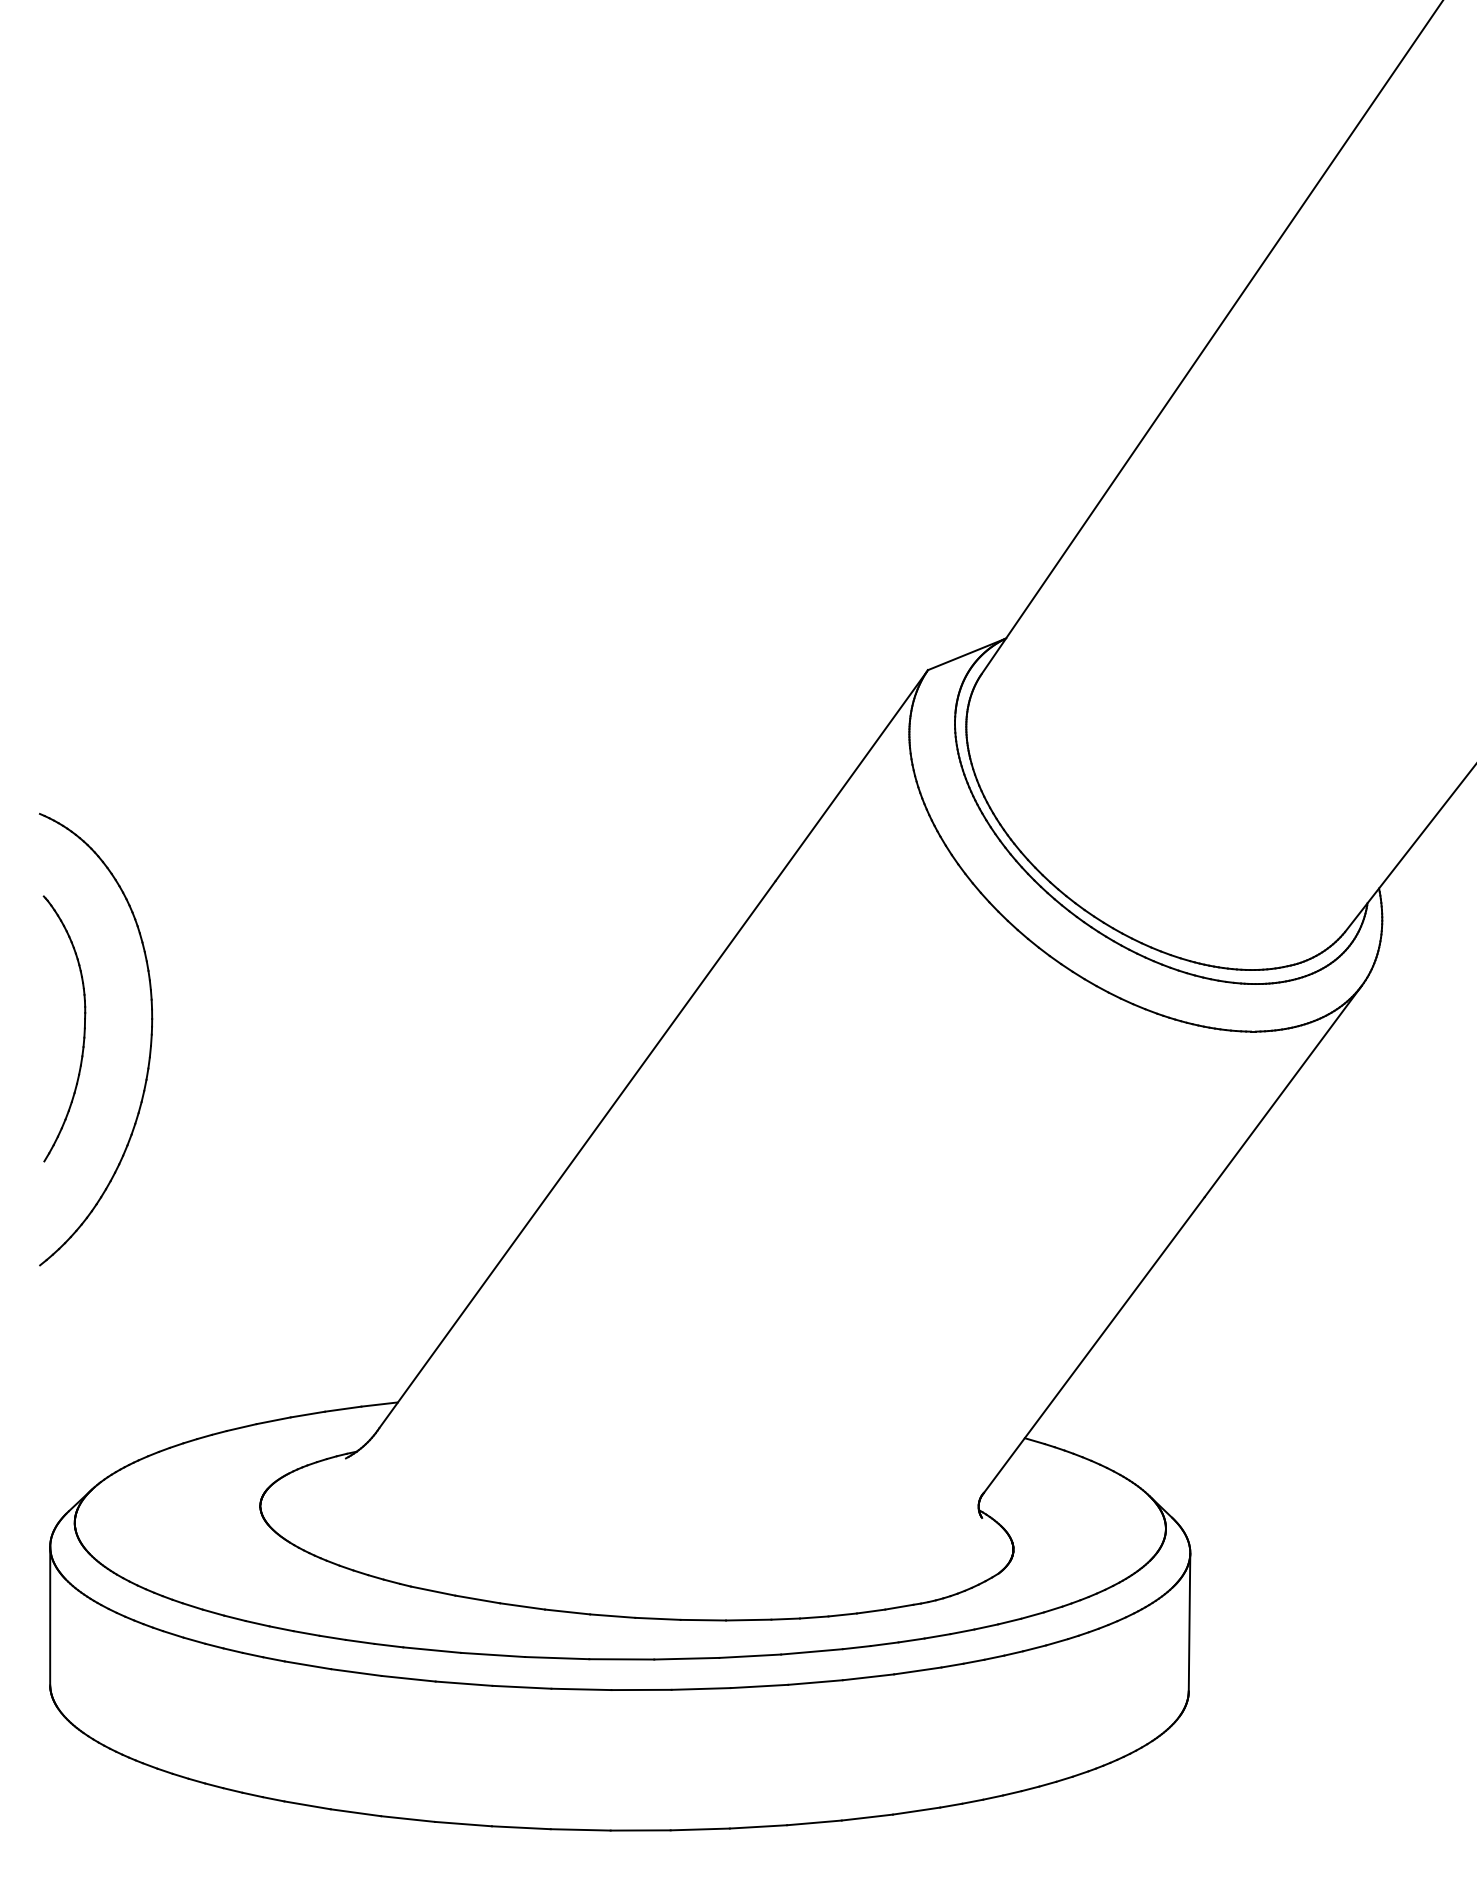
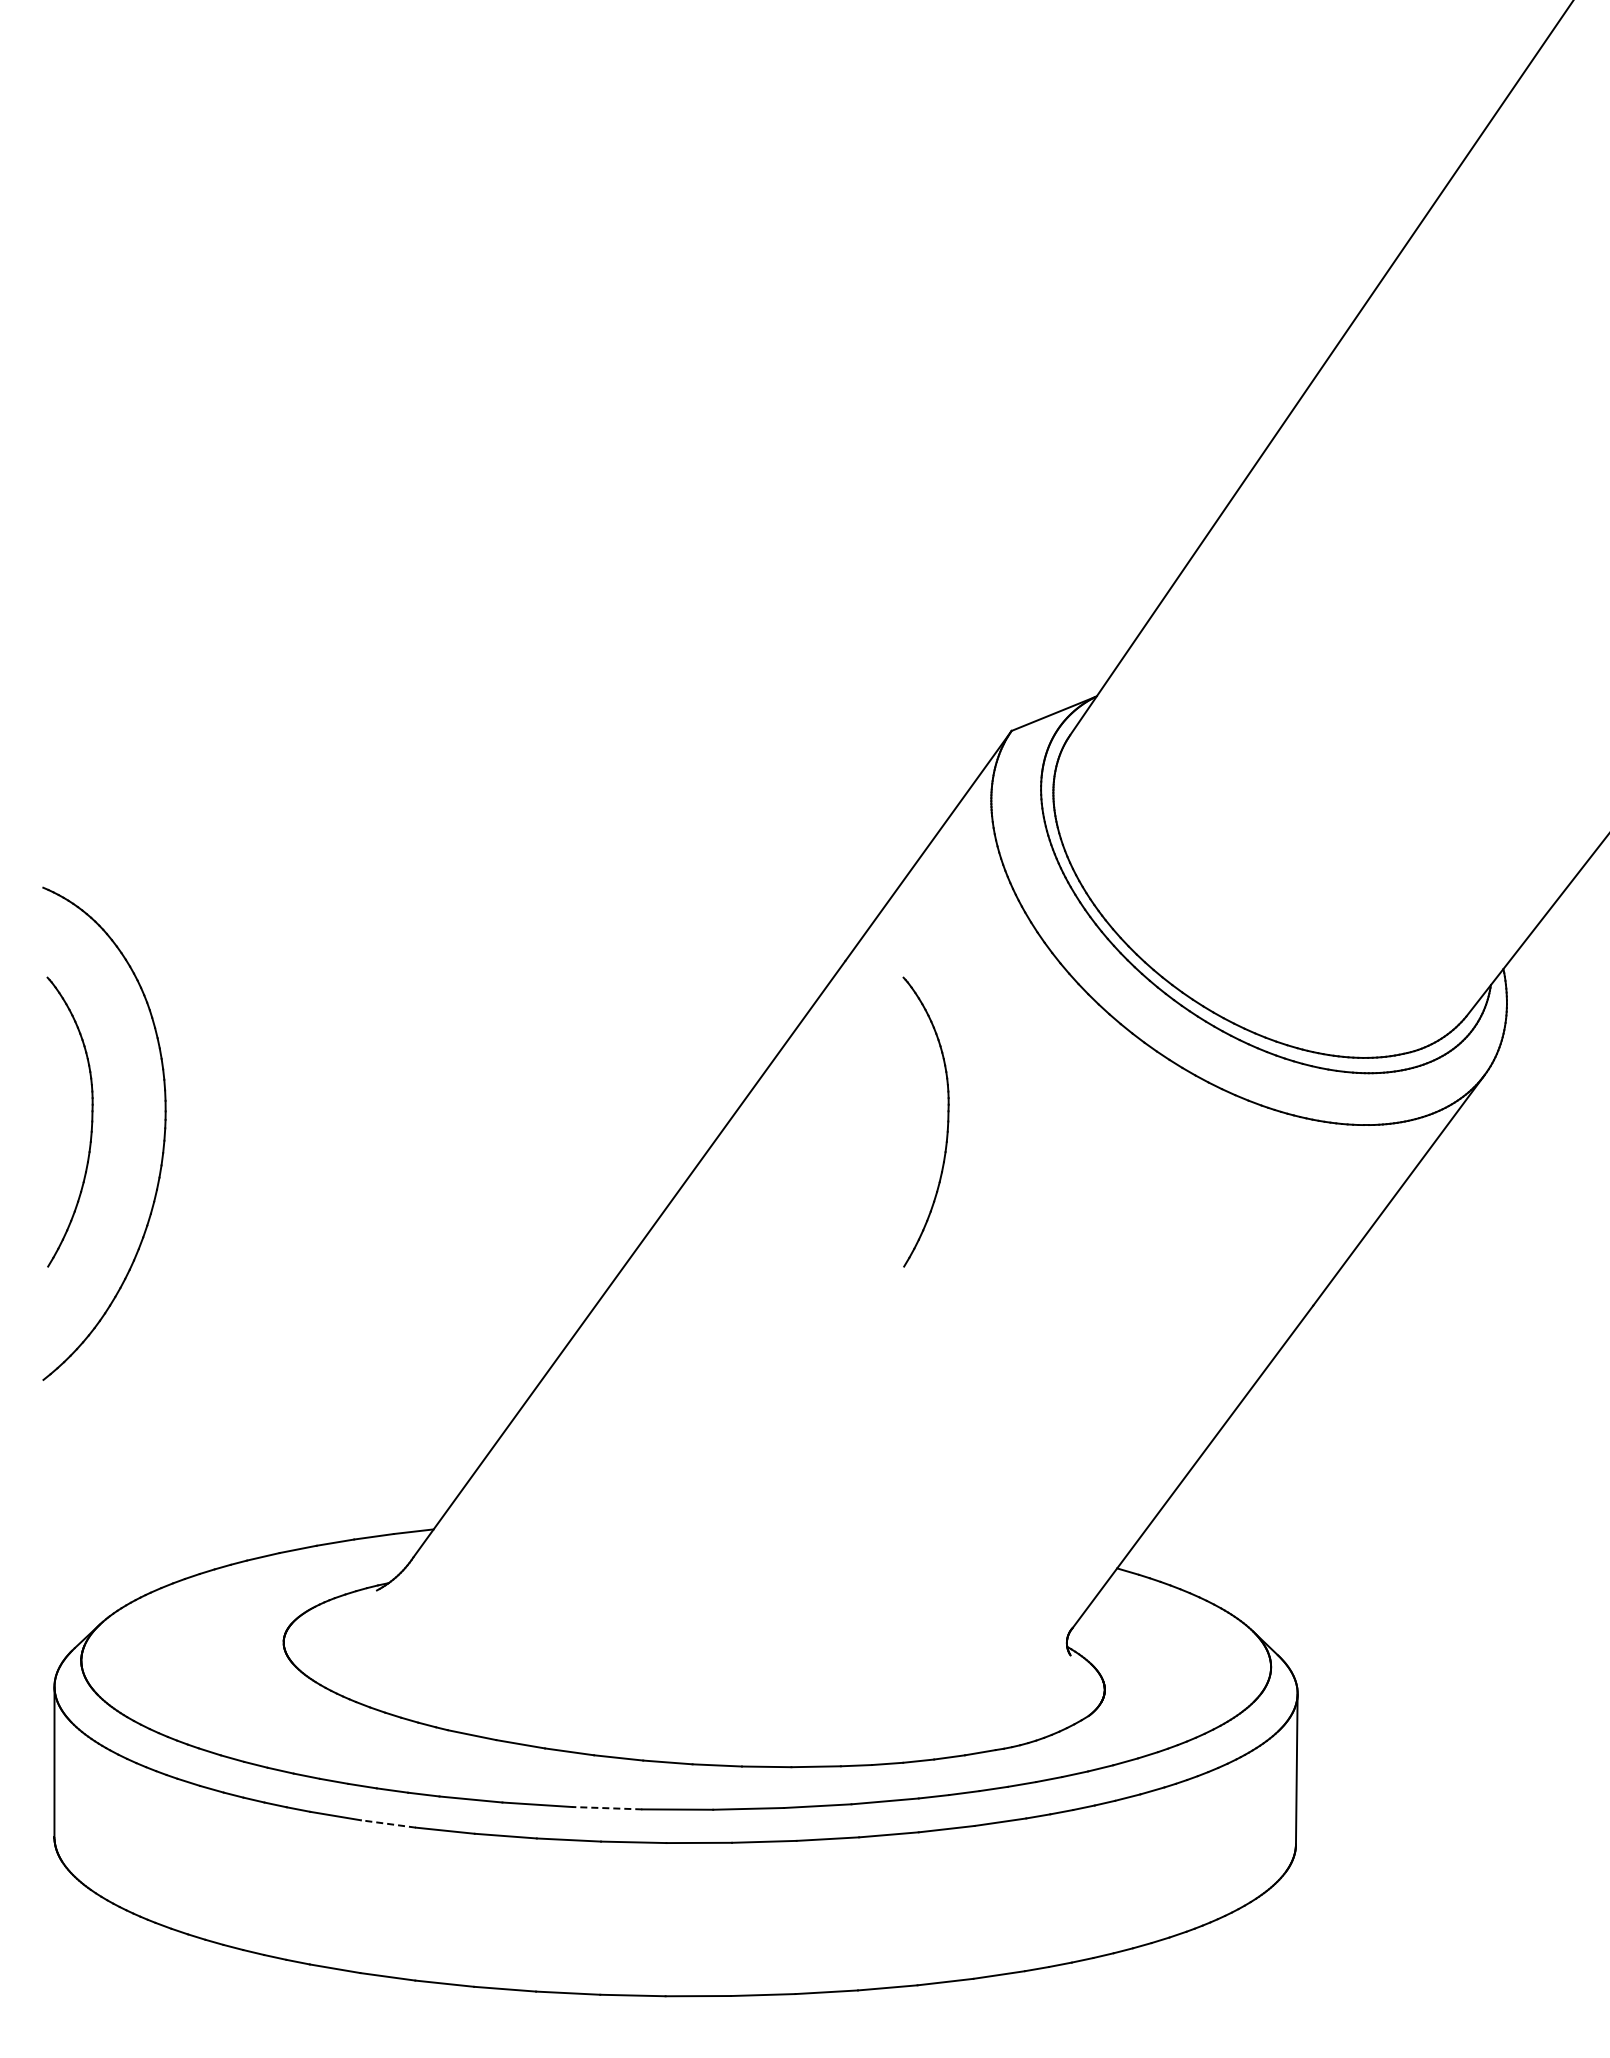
part: (869, 1028) -> (947, 1121), added
line: (556, 1658) -> (606, 1808), solid -> dashed
line: (356, 1672) -> (388, 1823), solid -> dashed

